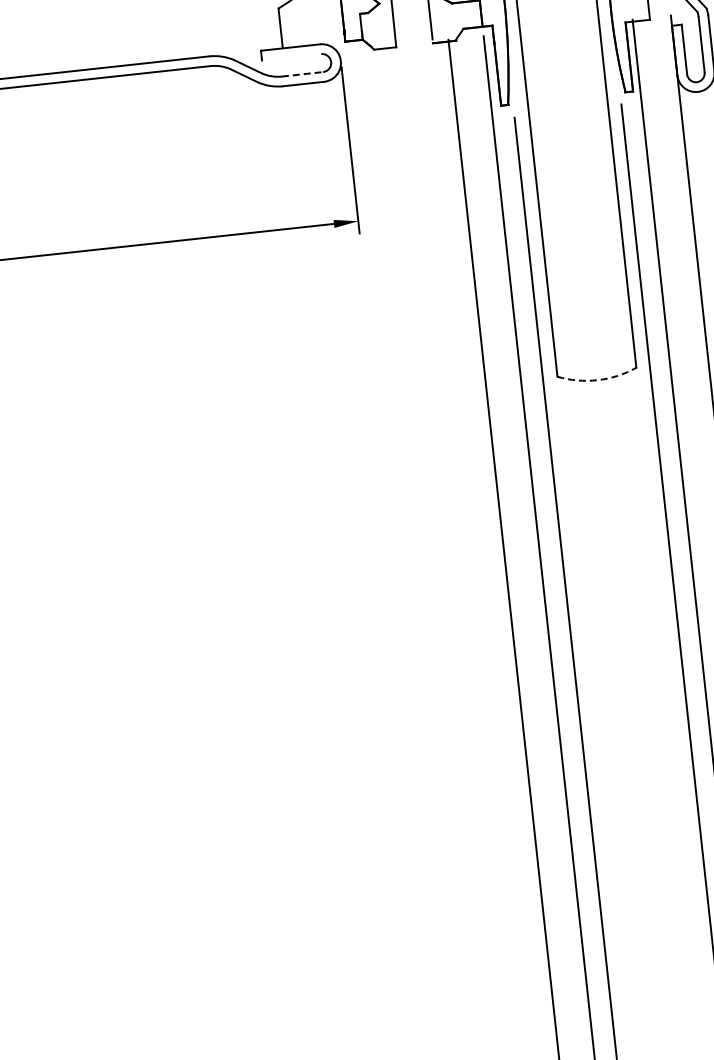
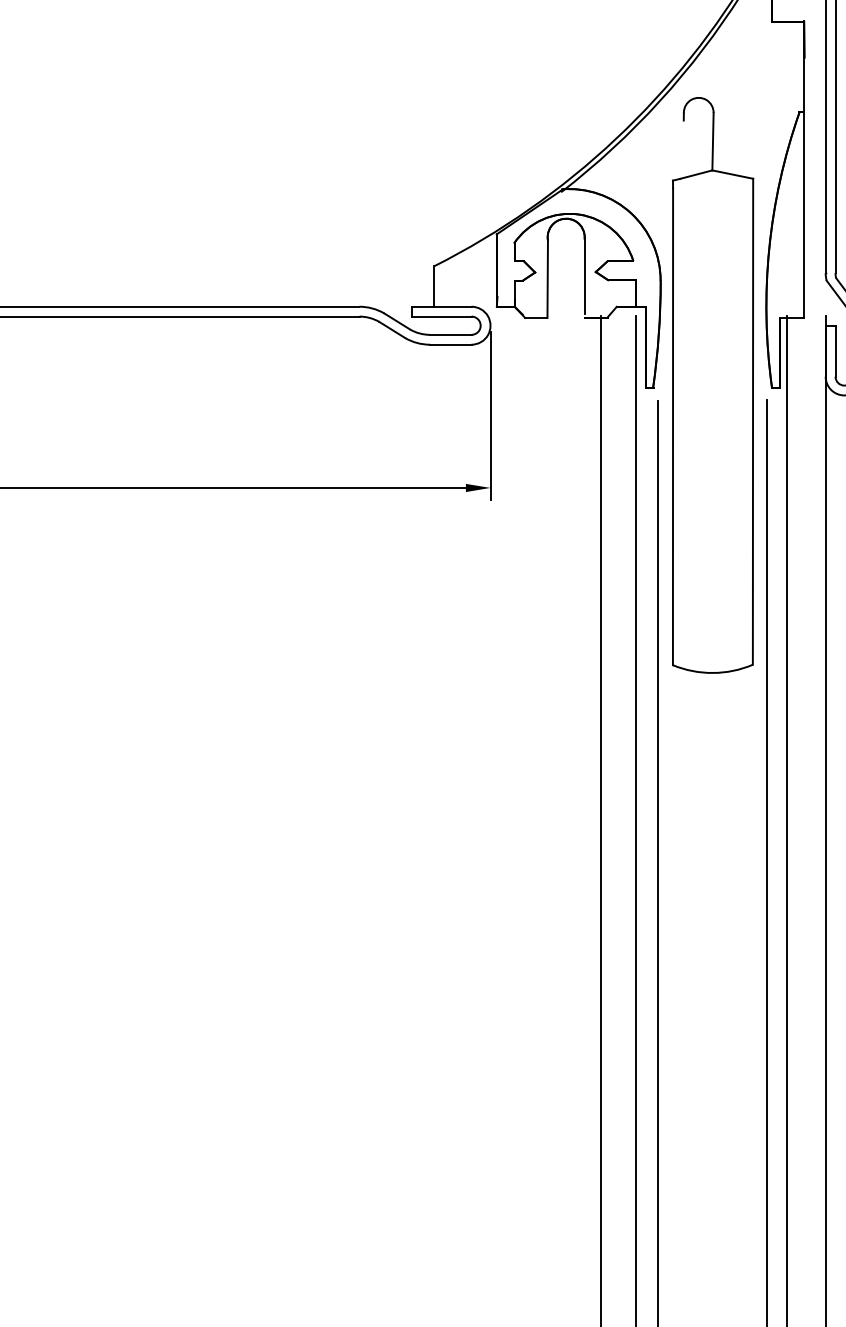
line: (291, 57) -> (441, 316), added
line: (302, 74) -> (450, 334), dashed -> solid
arc: (597, 379) -> (712, 672), dashed -> solid

